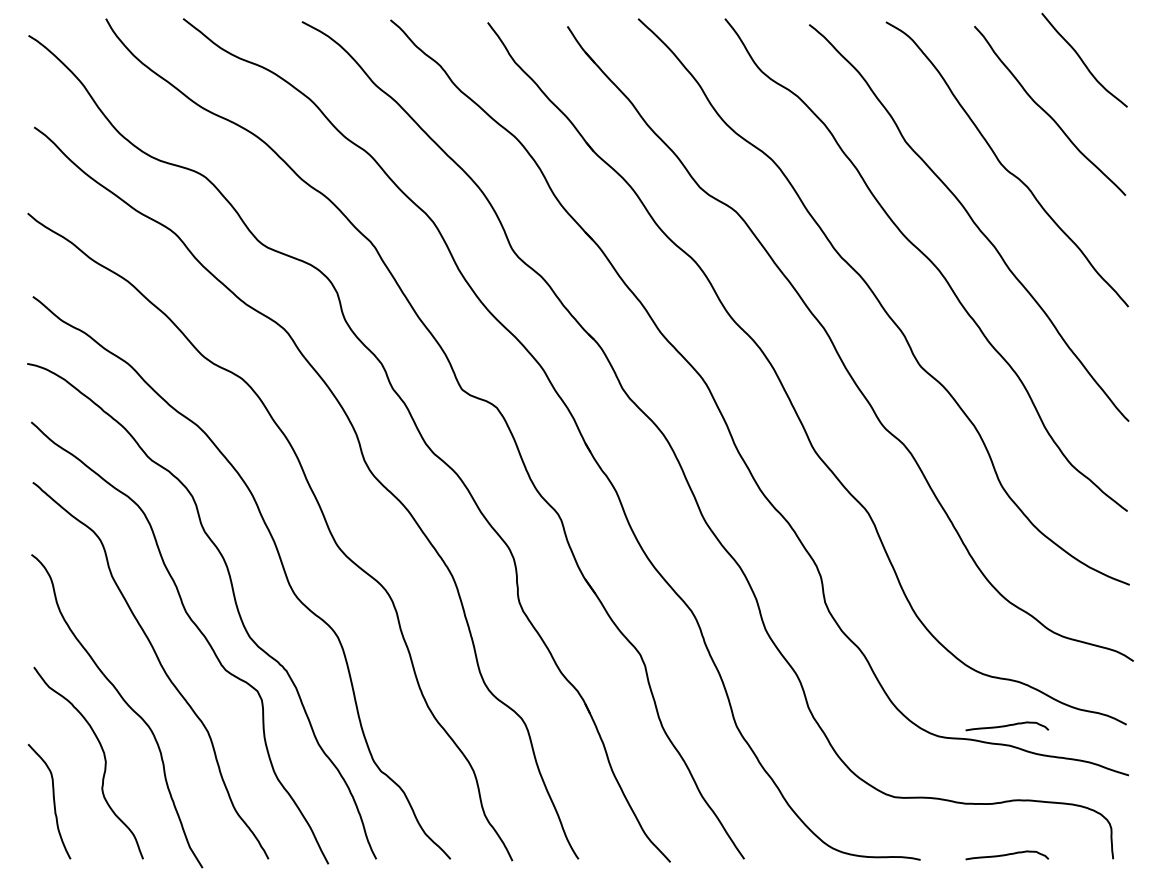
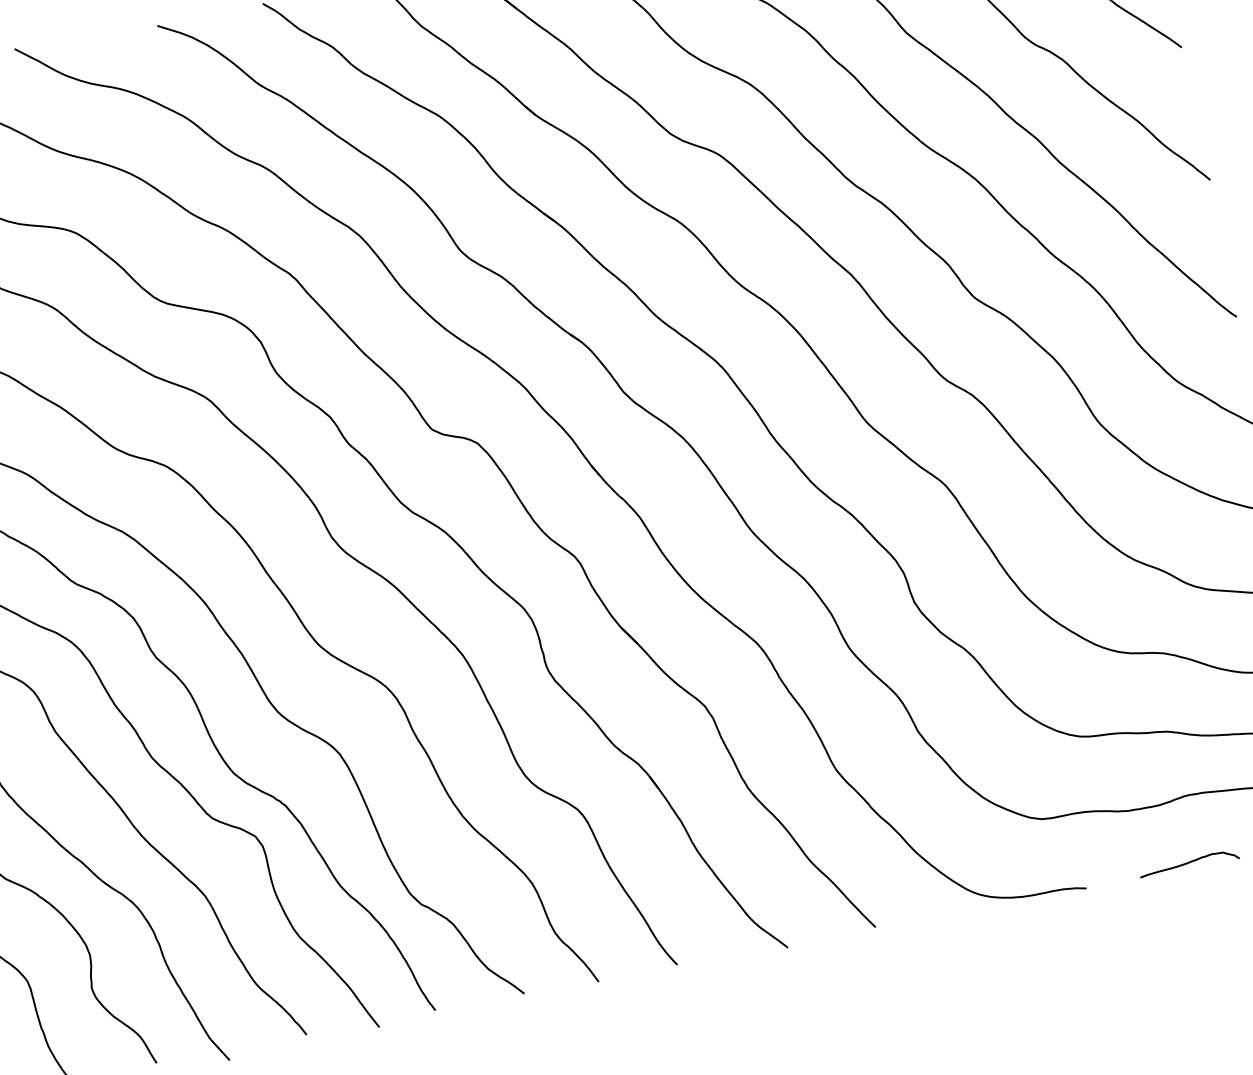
curve: (1007, 726) -> (1160, 709), removed

